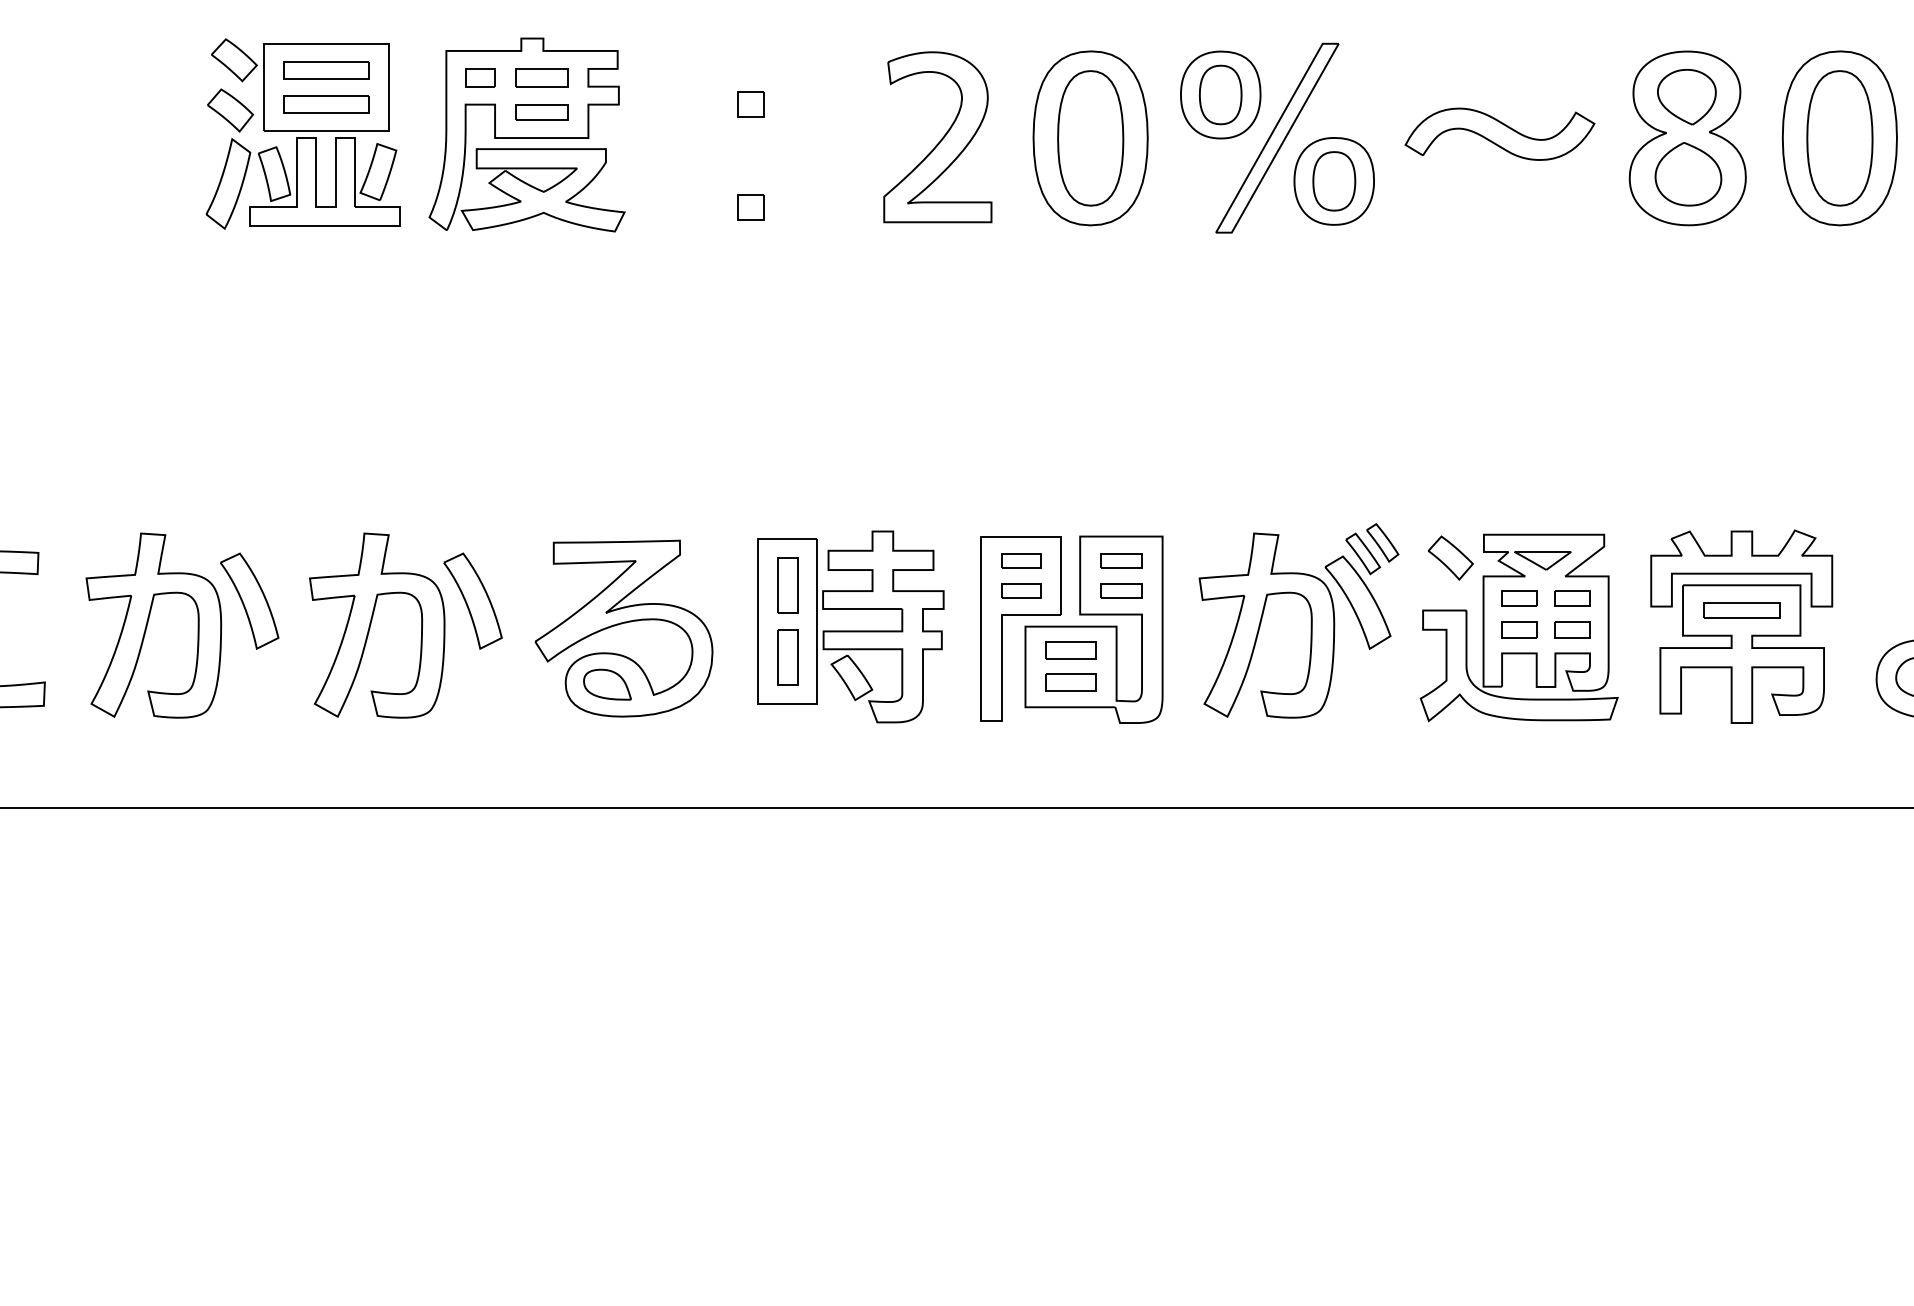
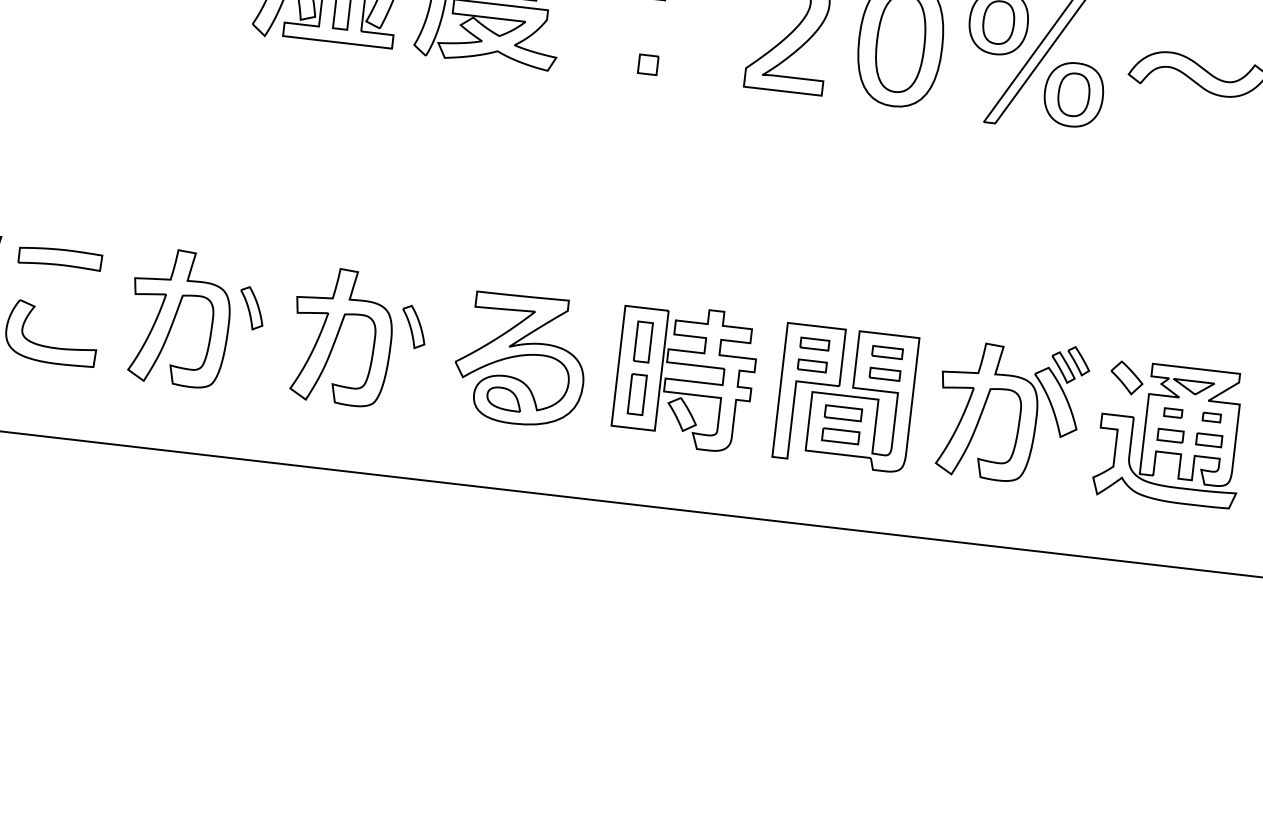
part: (1519, 598) -> (1173, 413), size x0.7
part: (1572, 598) -> (1211, 417), size x0.7
part: (249, 600) -> (251, 307), size x0.6
part: (472, 600) -> (413, 326), size x0.6

